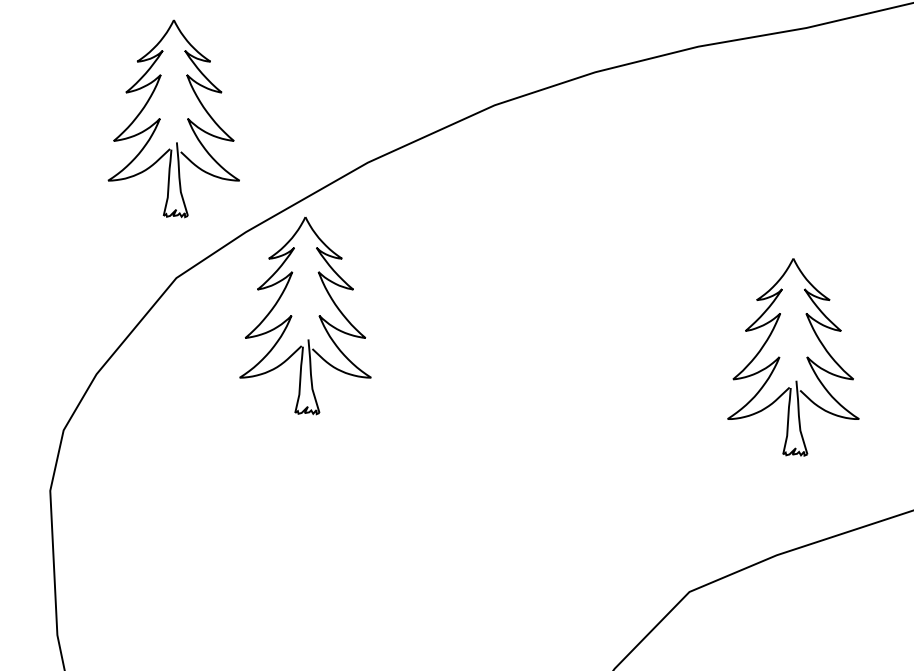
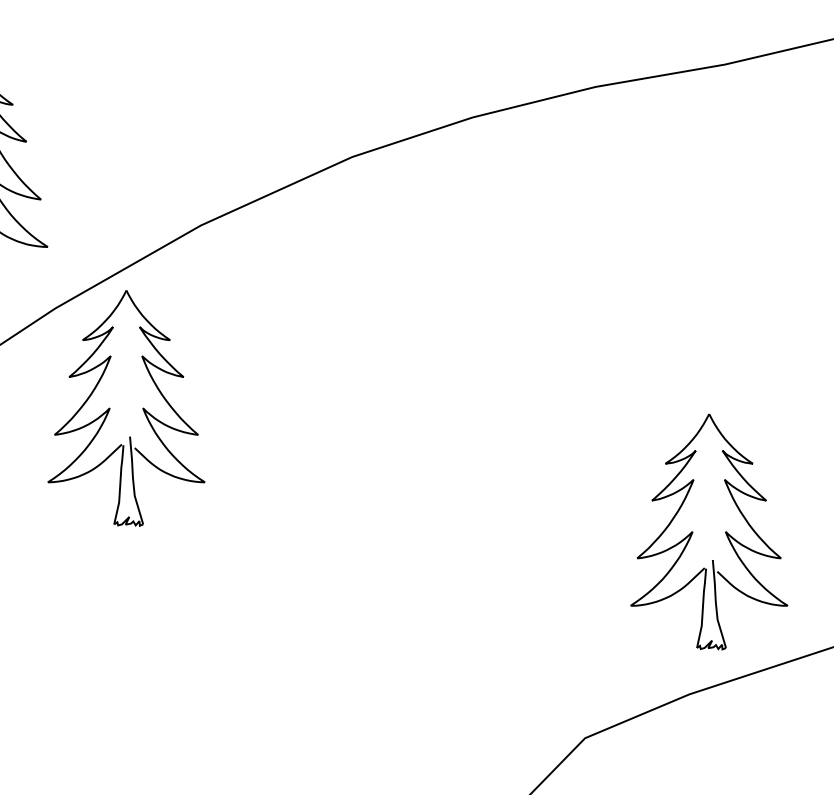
part: (793, 357) -> (709, 532), moved

